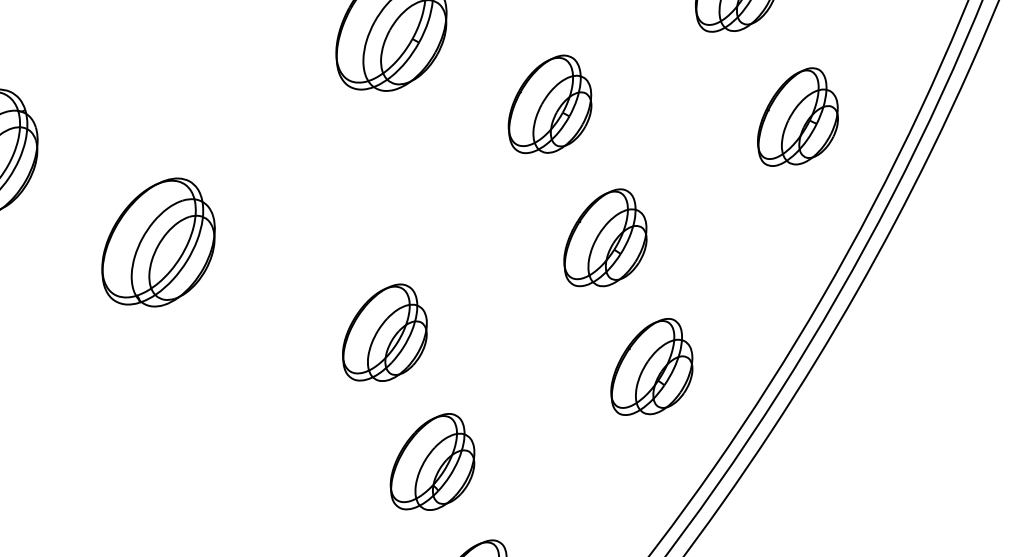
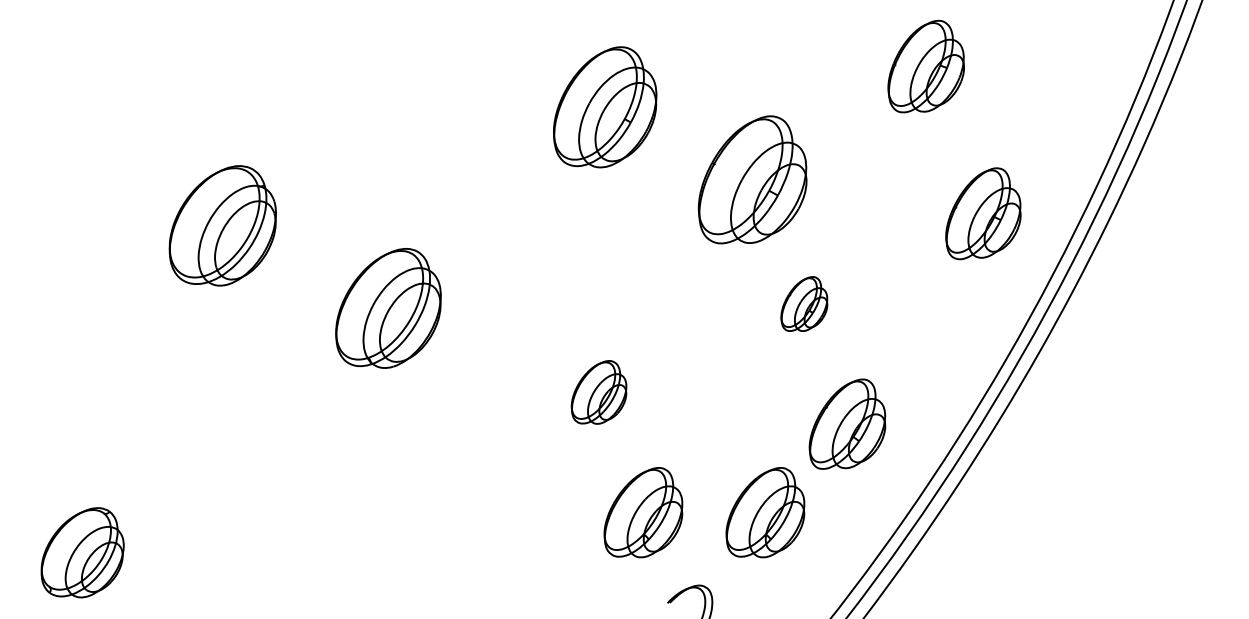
part: (549, 103) -> (752, 179), size x1.4
part: (798, 116) -> (983, 213), moved
part: (605, 237) -> (804, 303), size x0.6
part: (384, 332) -> (598, 392), size x0.7
part: (563, 461) -> (765, 512), added

